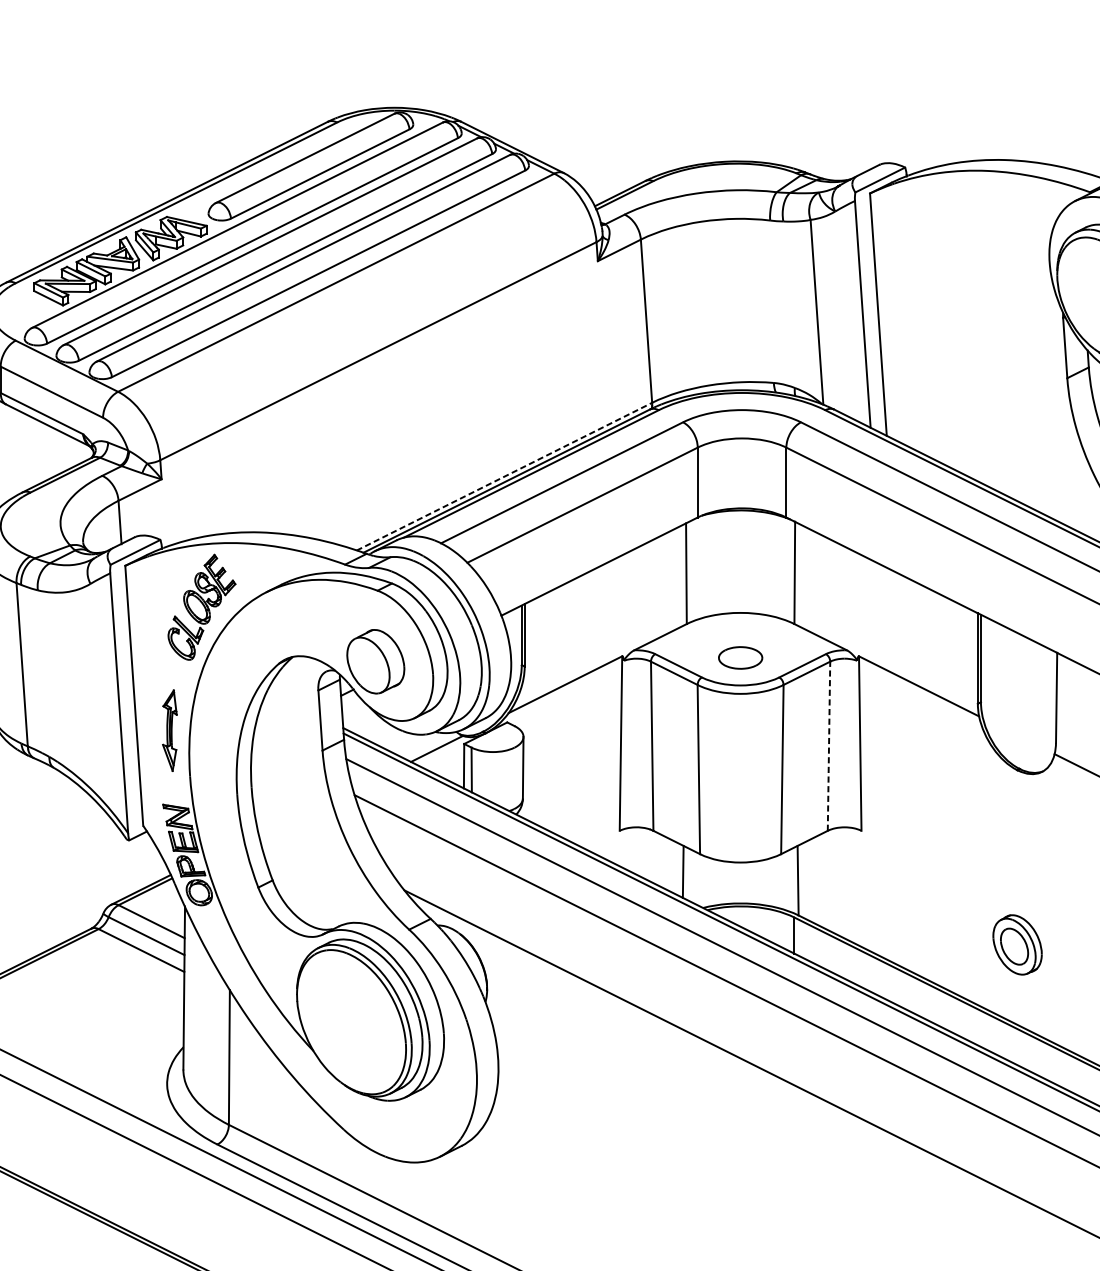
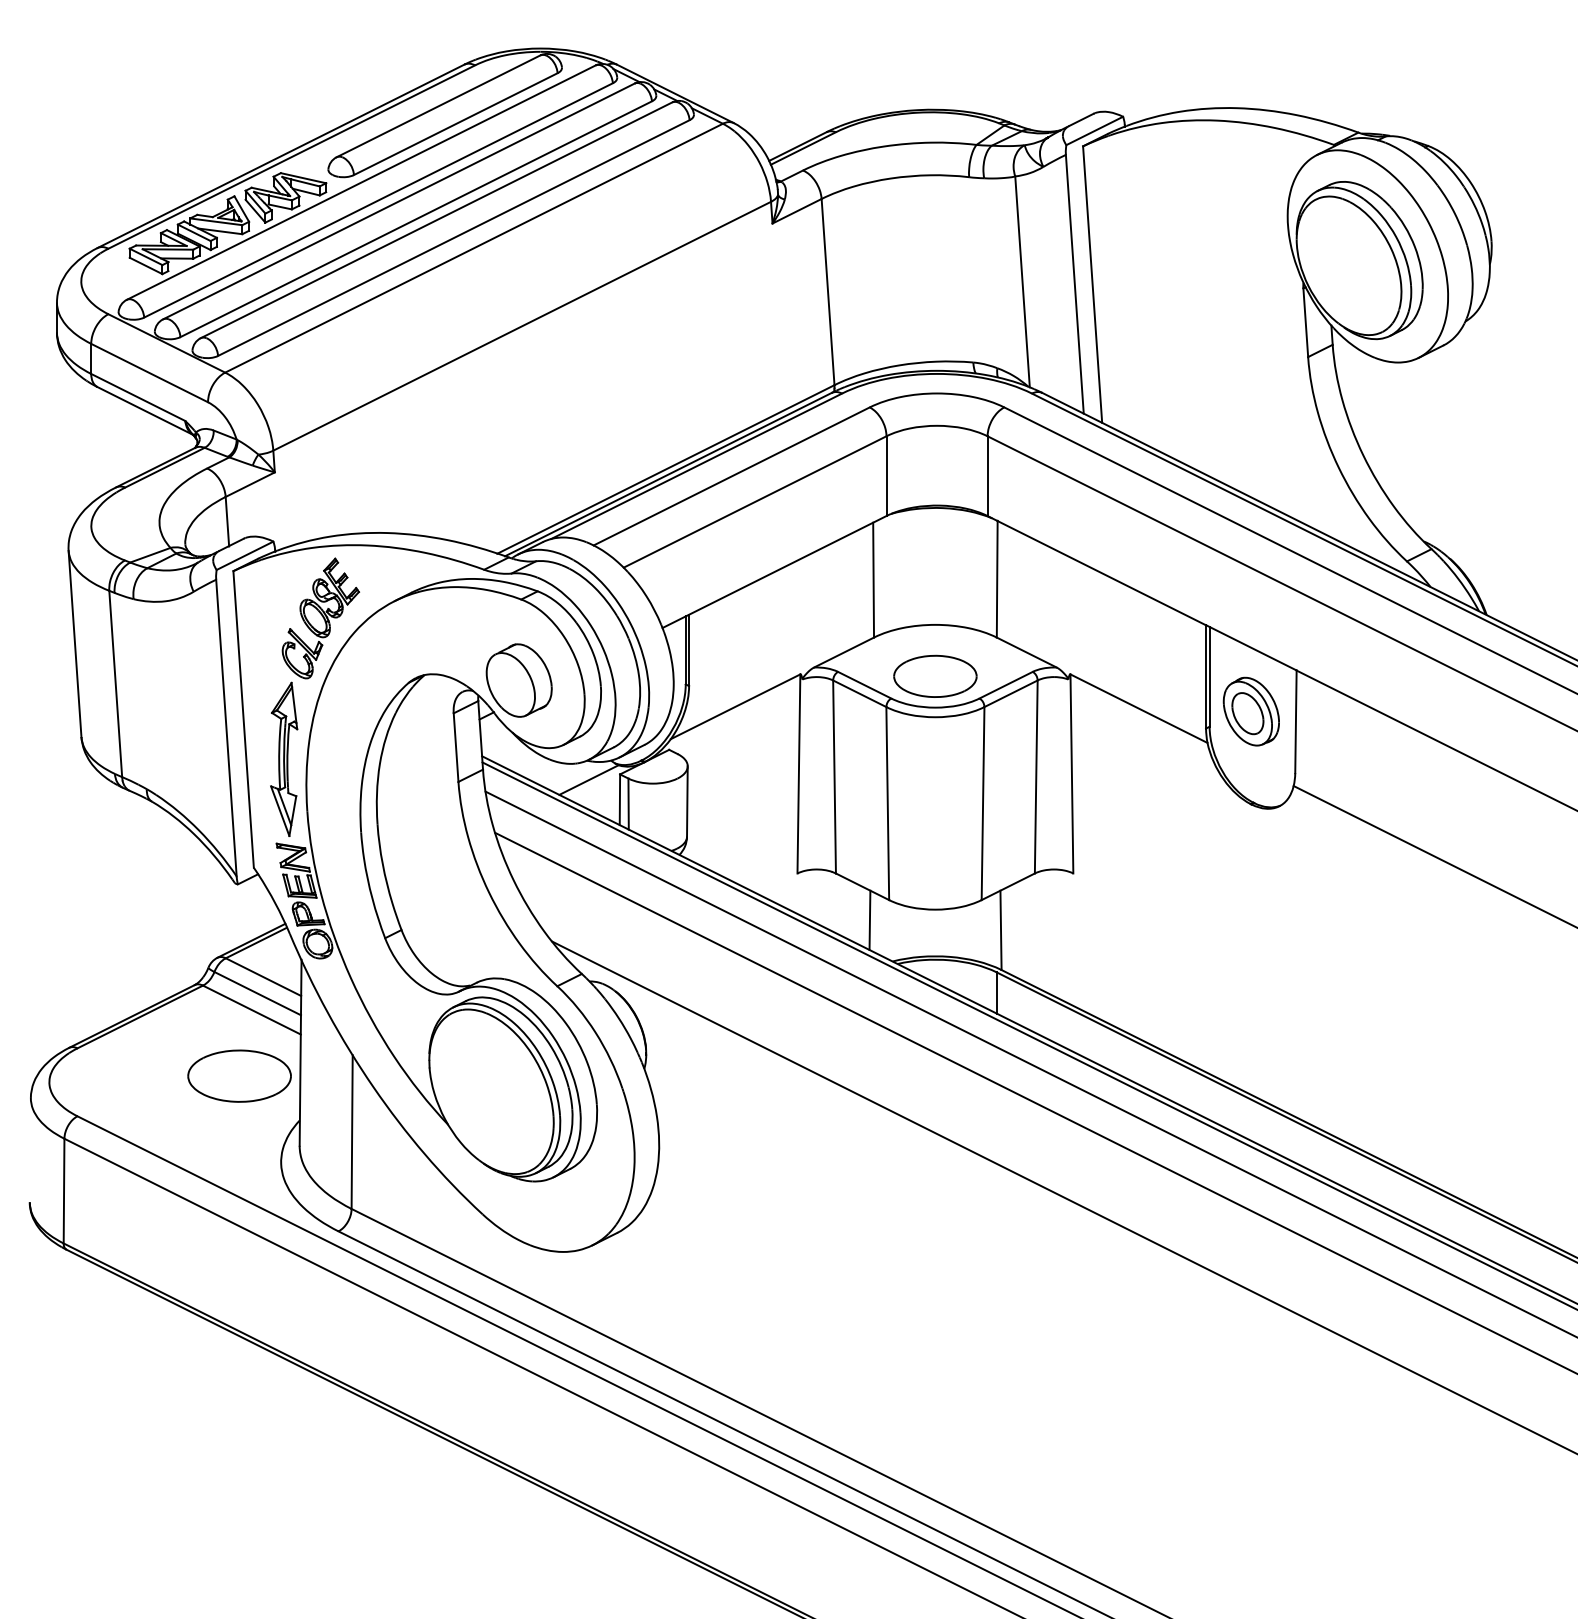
line: (504, 476) -> (665, 469), dashed -> solid
part: (740, 657) -> (935, 675), size x1.67
part: (170, 730) -> (284, 758), size x1.67
line: (829, 745) -> (1036, 776), dashed -> solid
part: (1016, 944) -> (1250, 711), moved
part: (130, 1007) -> (239, 1075), added

